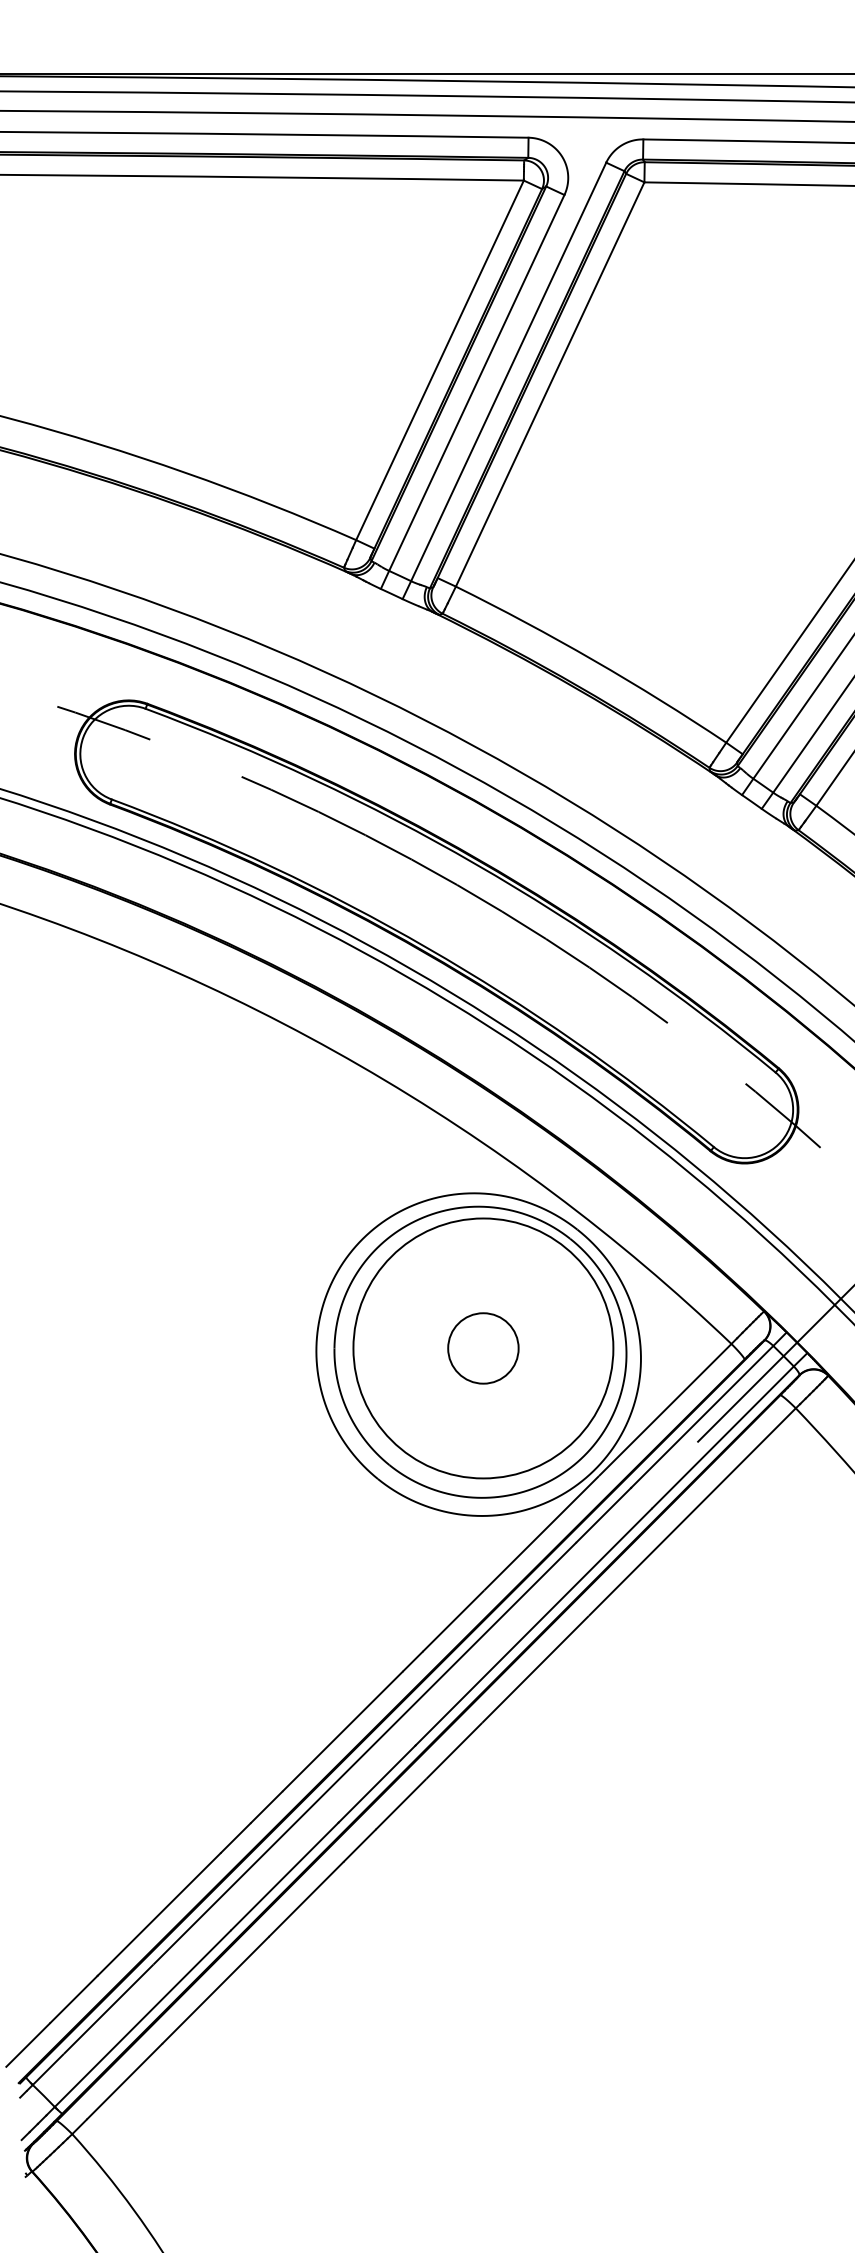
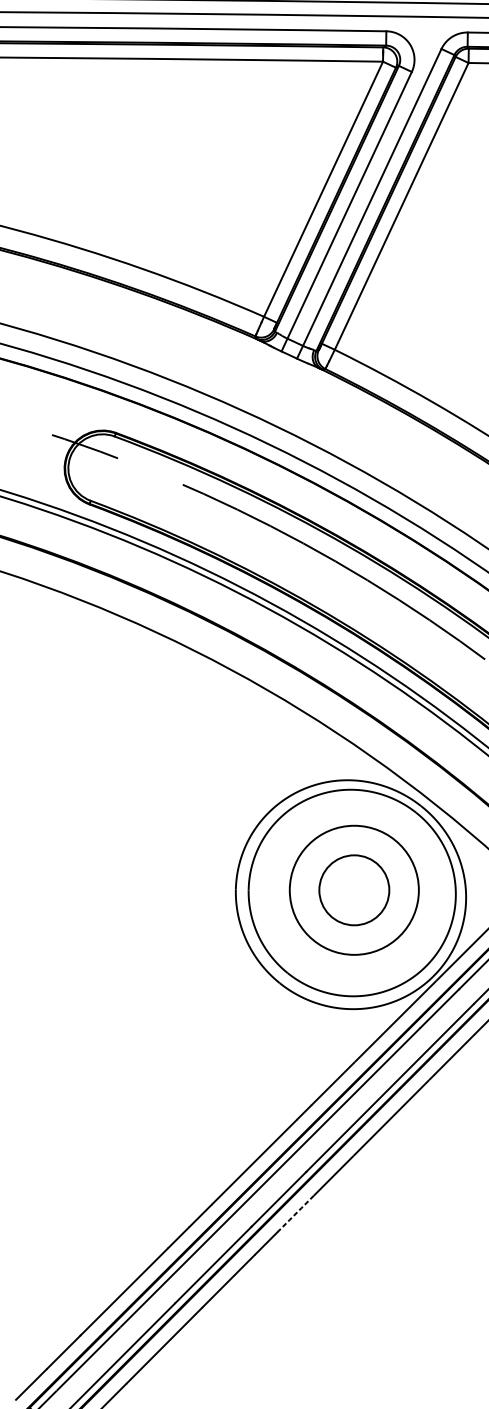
circle: (483, 1348) -> (354, 890), size x0.7
circle: (483, 1348) -> (354, 890), size x1.4
line: (400, 1804) -> (295, 1213), solid -> dashed

